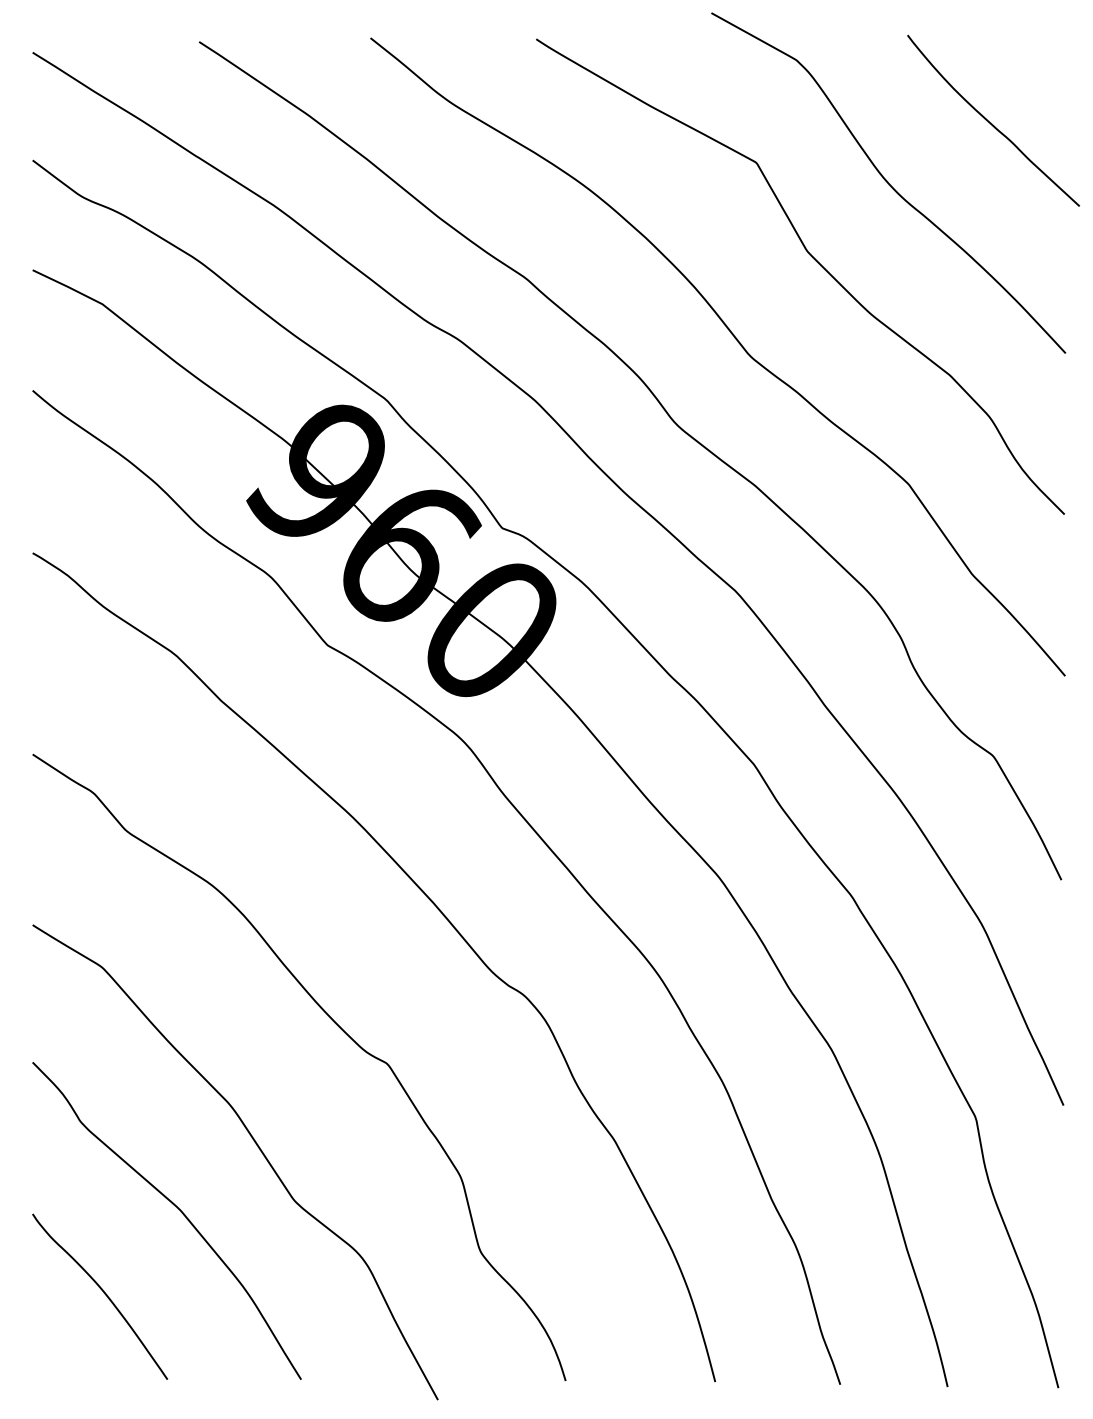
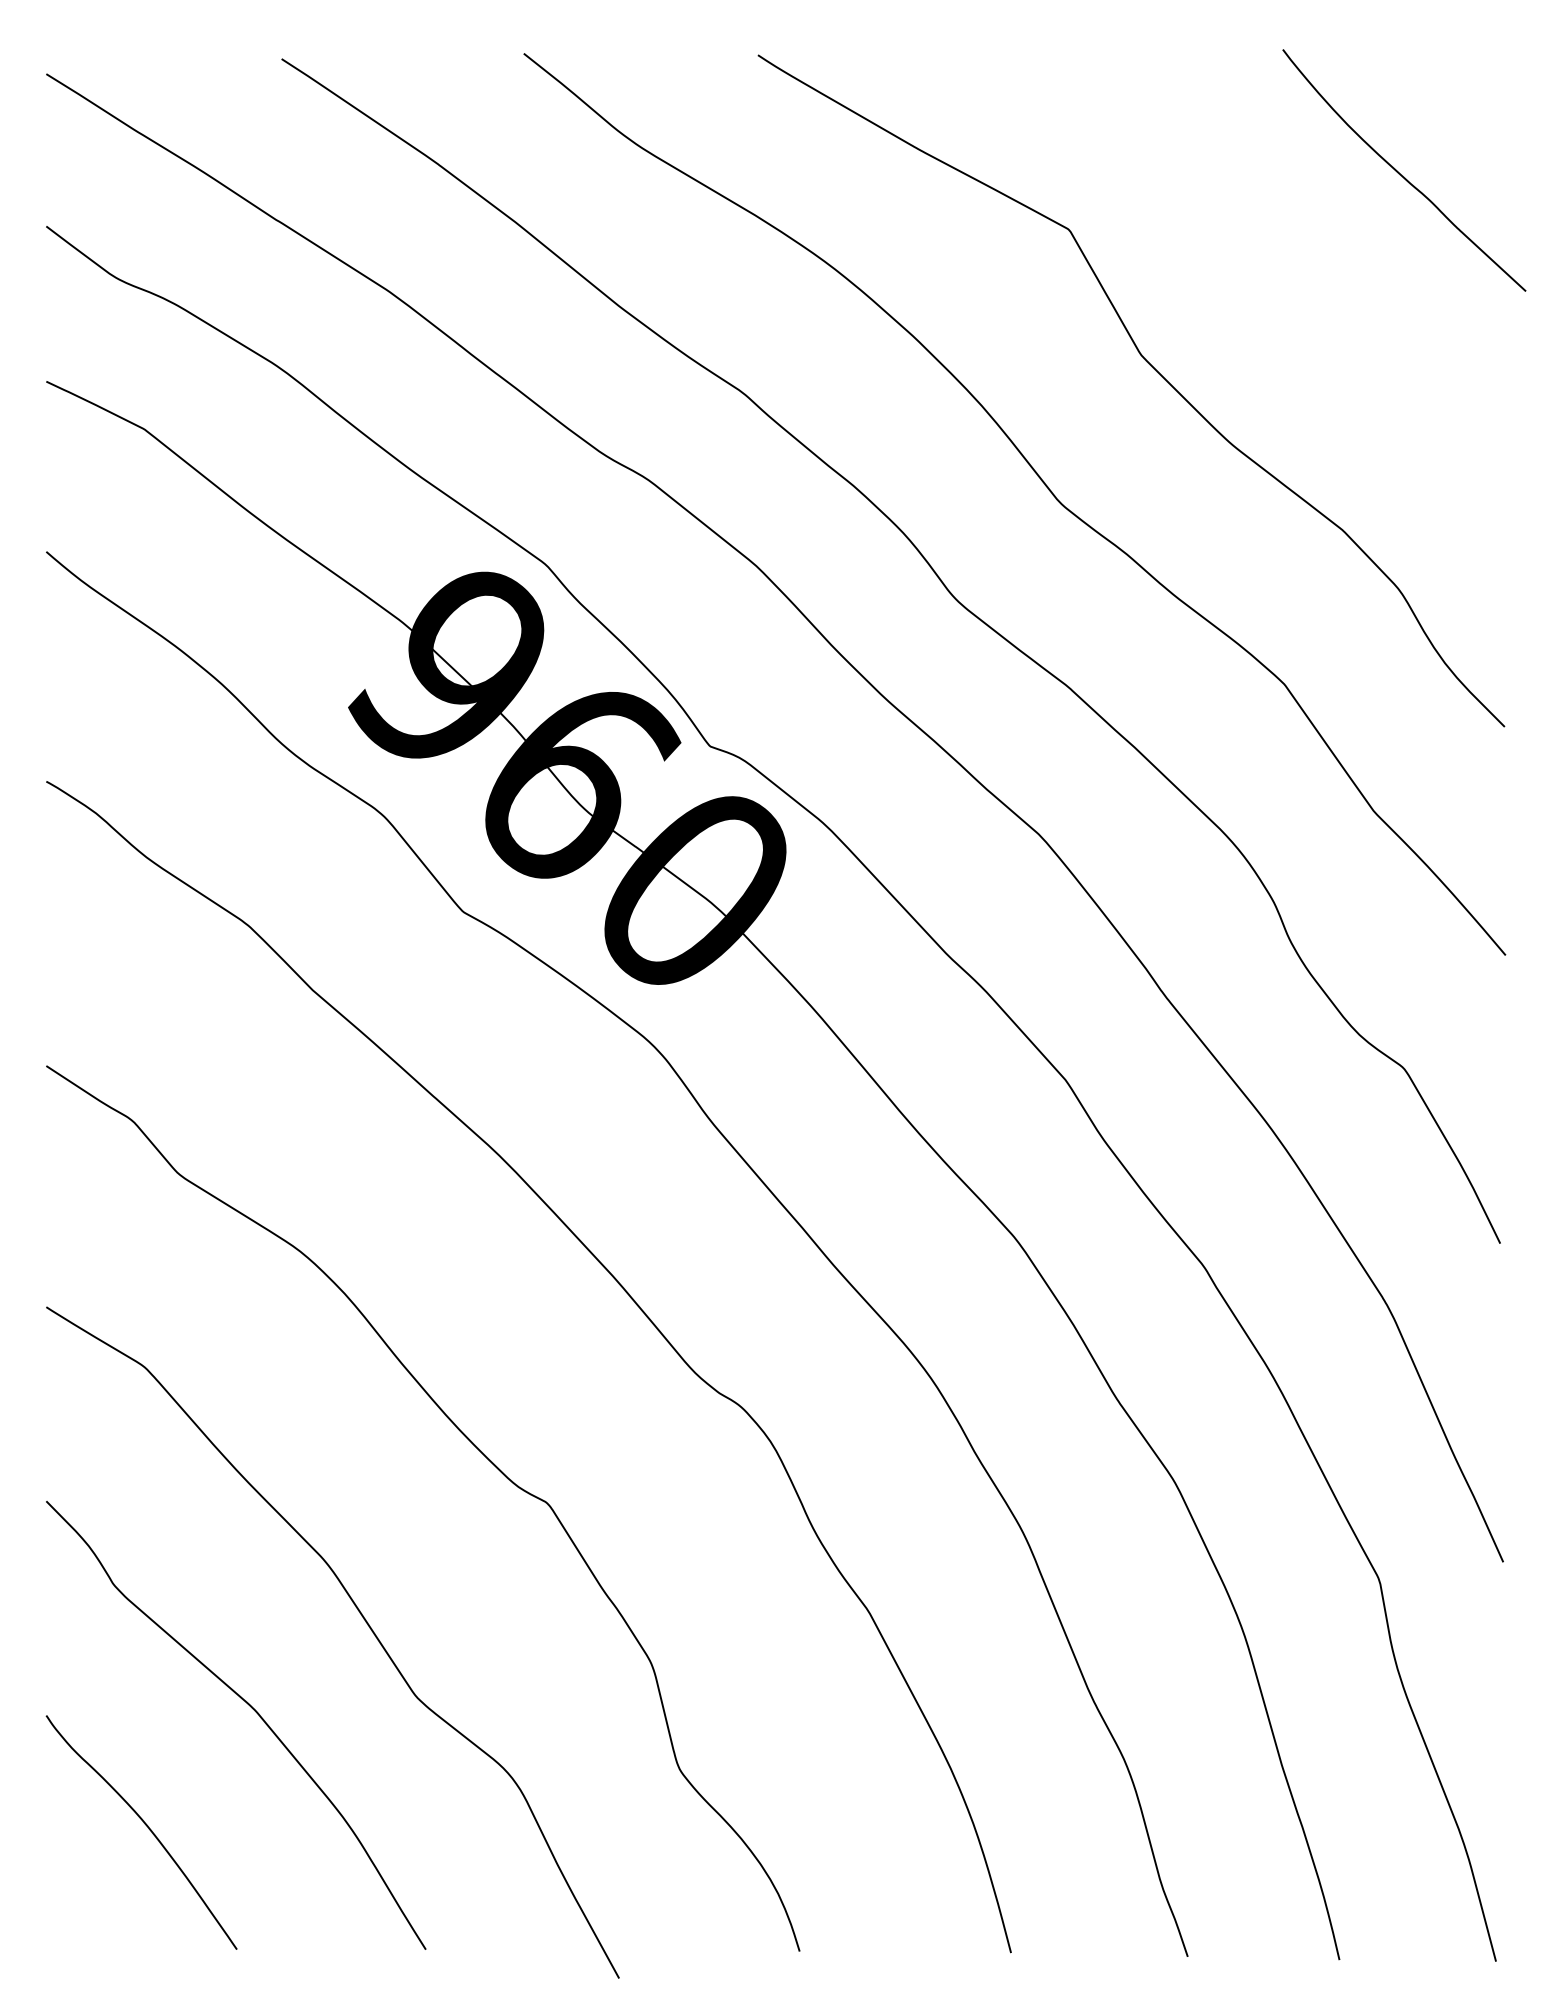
curve: (888, 182) -> (1255, 257), removed

